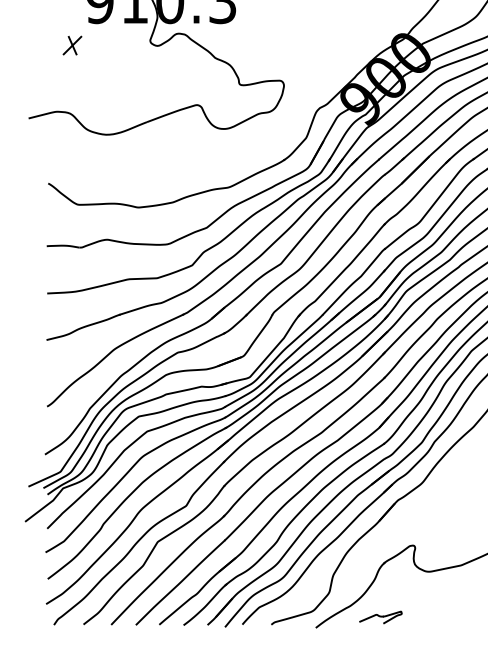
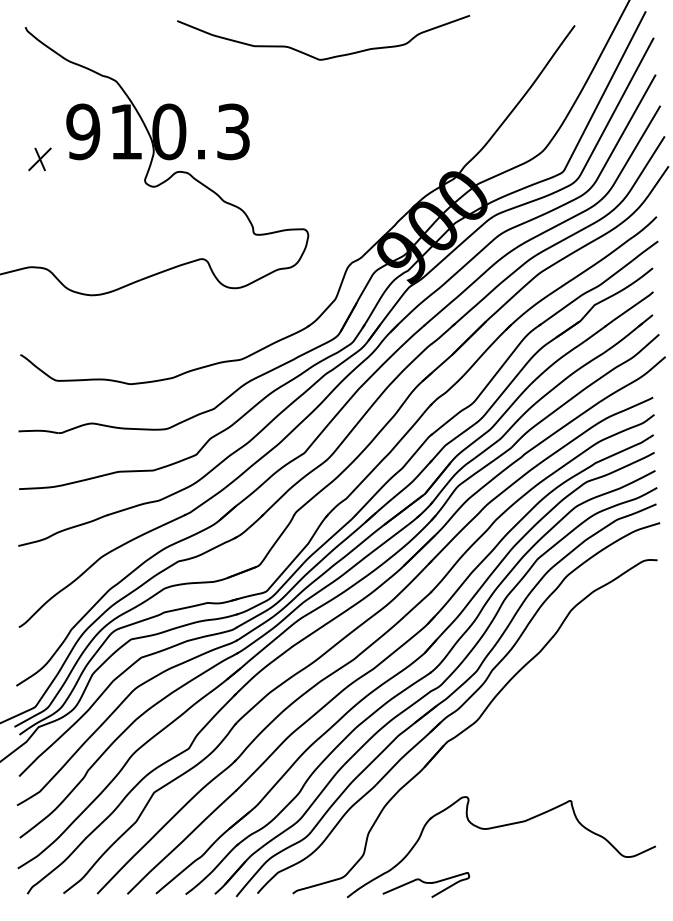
part: (72, 45) -> (39, 159), moved
part: (380, 617) -> (426, 884), size x1.67

